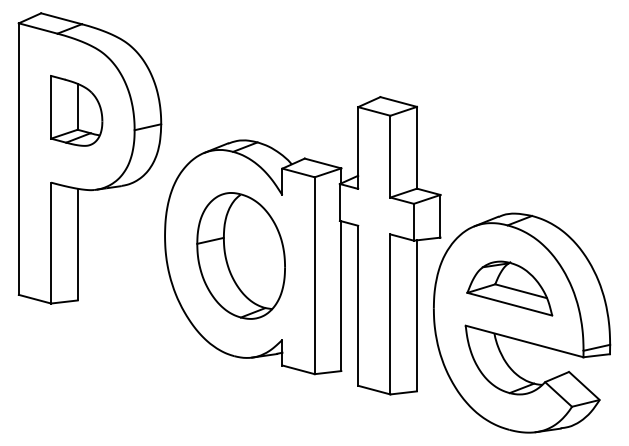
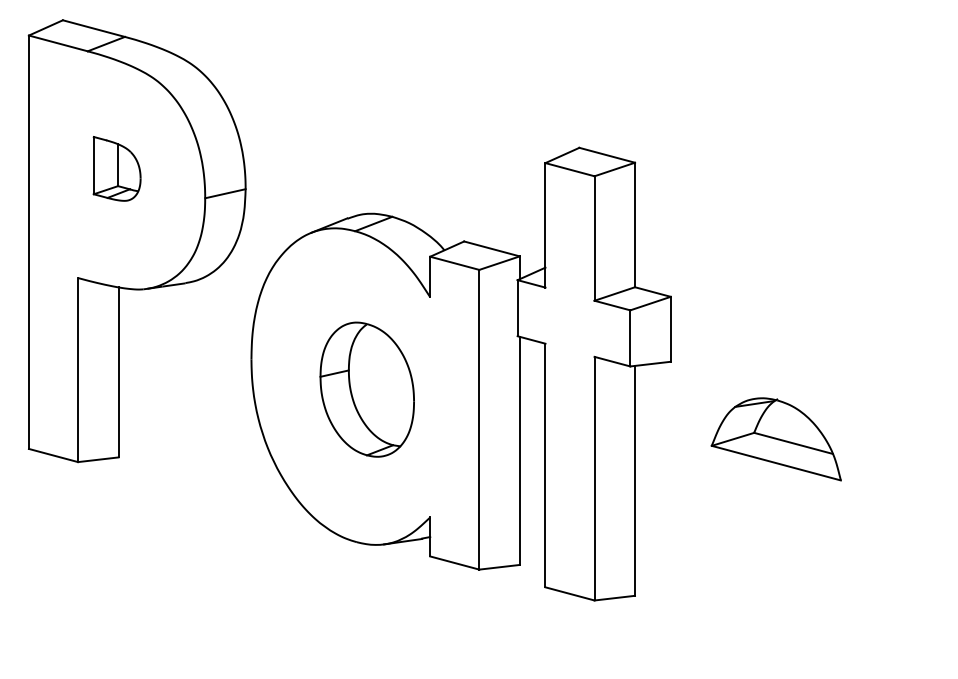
part: (76, 110) -> (116, 168), size x0.6
part: (240, 255) -> (366, 388), size x0.7
part: (522, 322) -> (795, 490), removed

